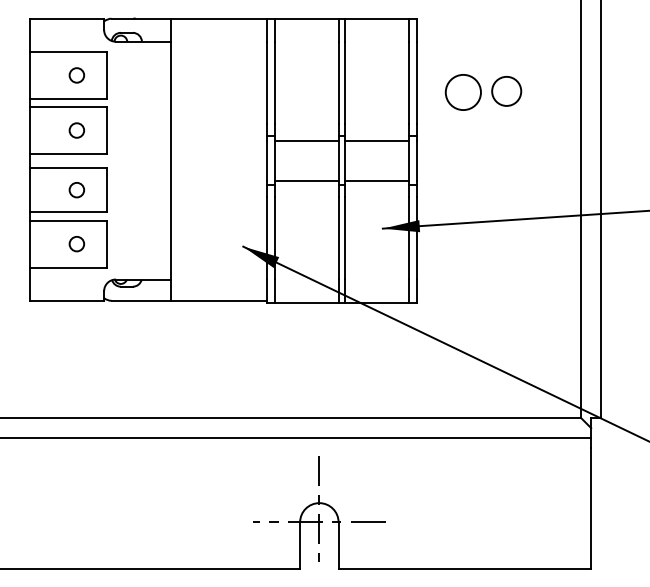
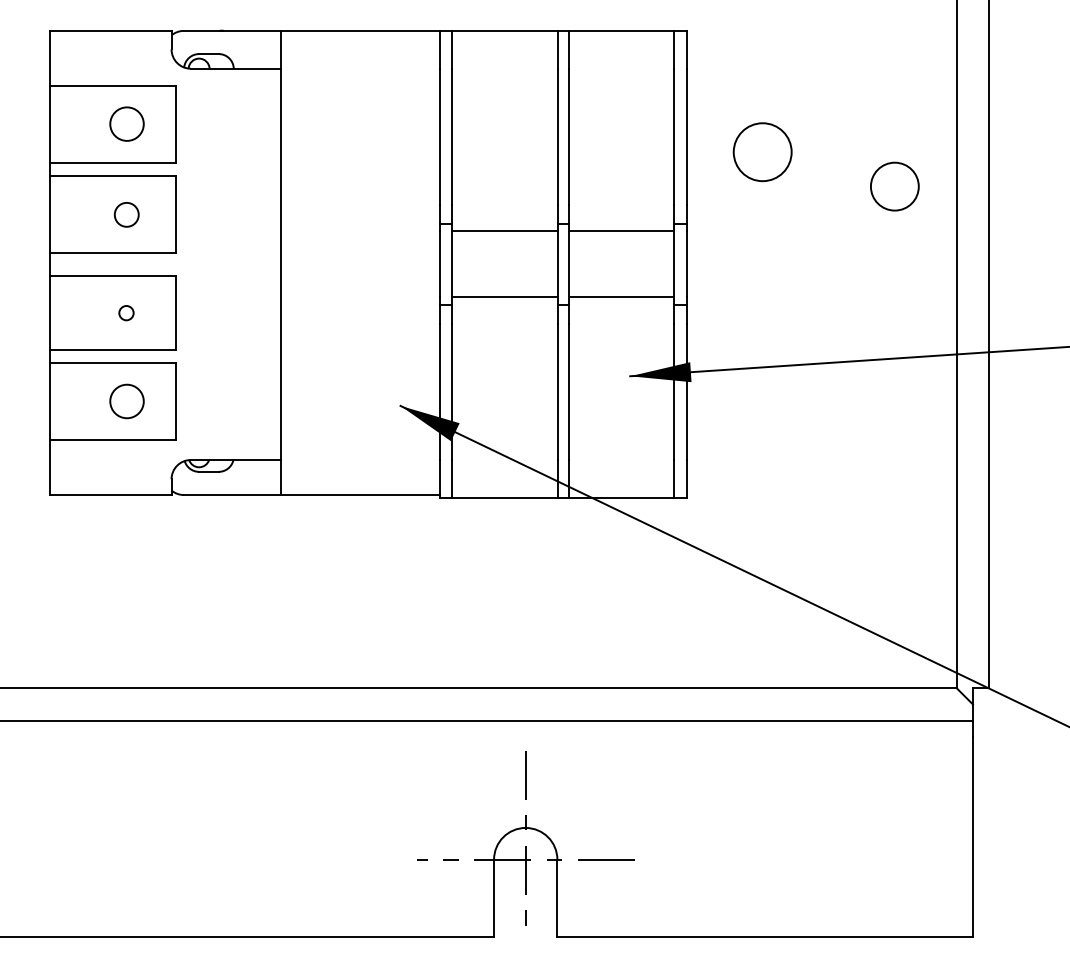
circle: (76, 75) -> (126, 124), size x1.4
circle: (506, 91) -> (894, 186), moved
circle: (76, 190) -> (126, 313), size x0.6
circle: (76, 244) -> (126, 402), size x1.4

